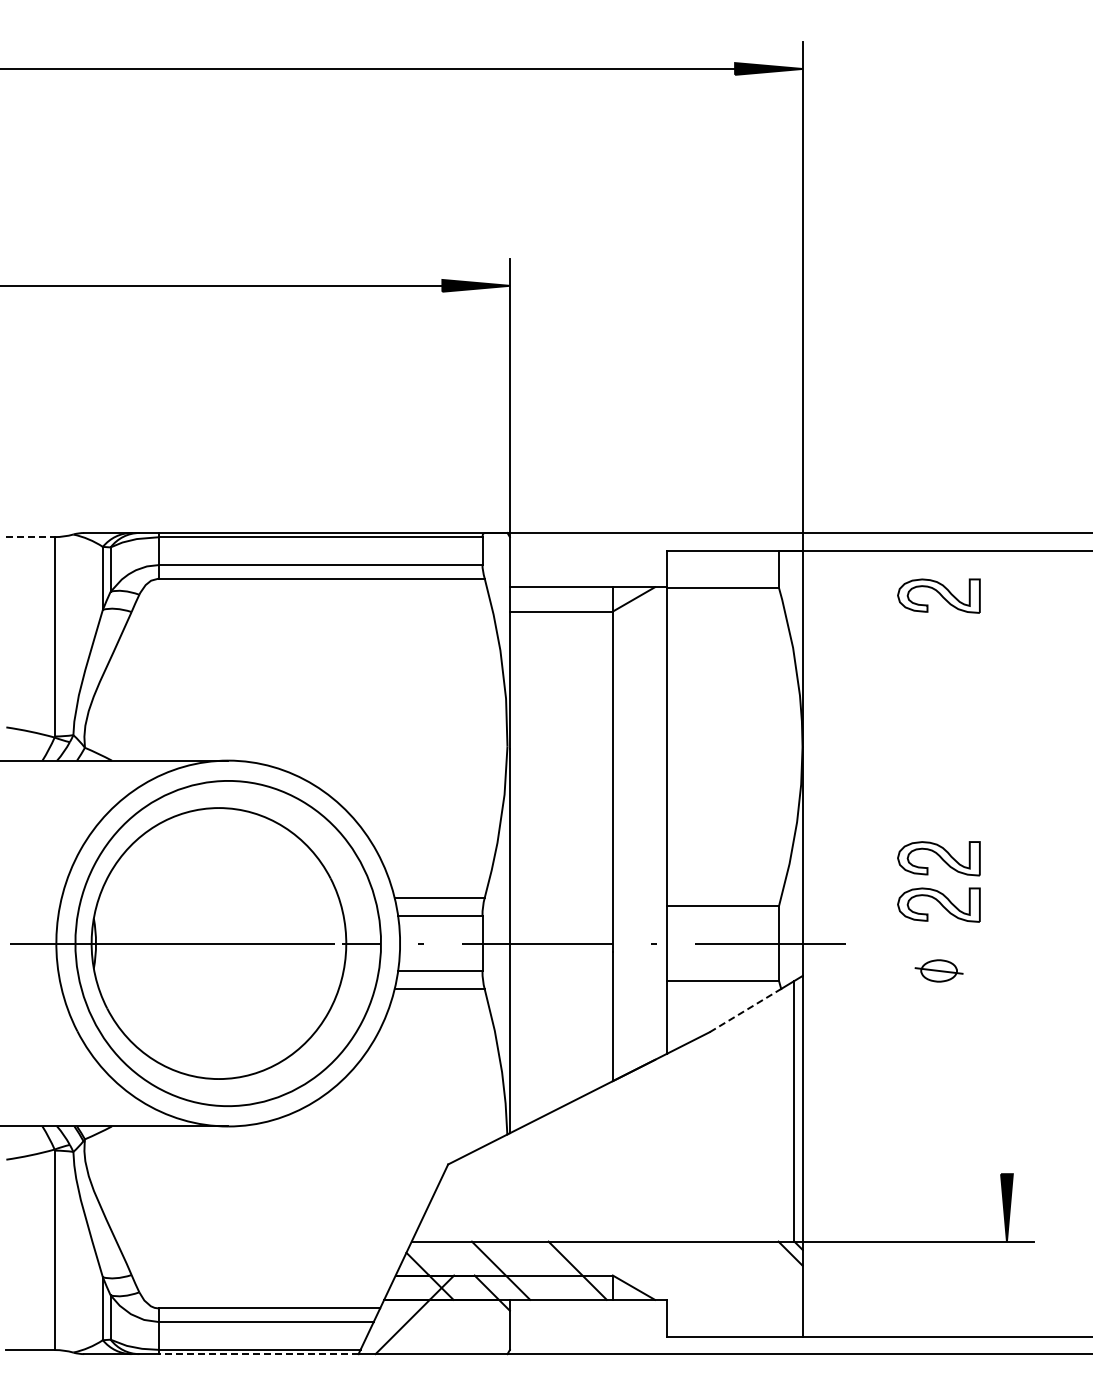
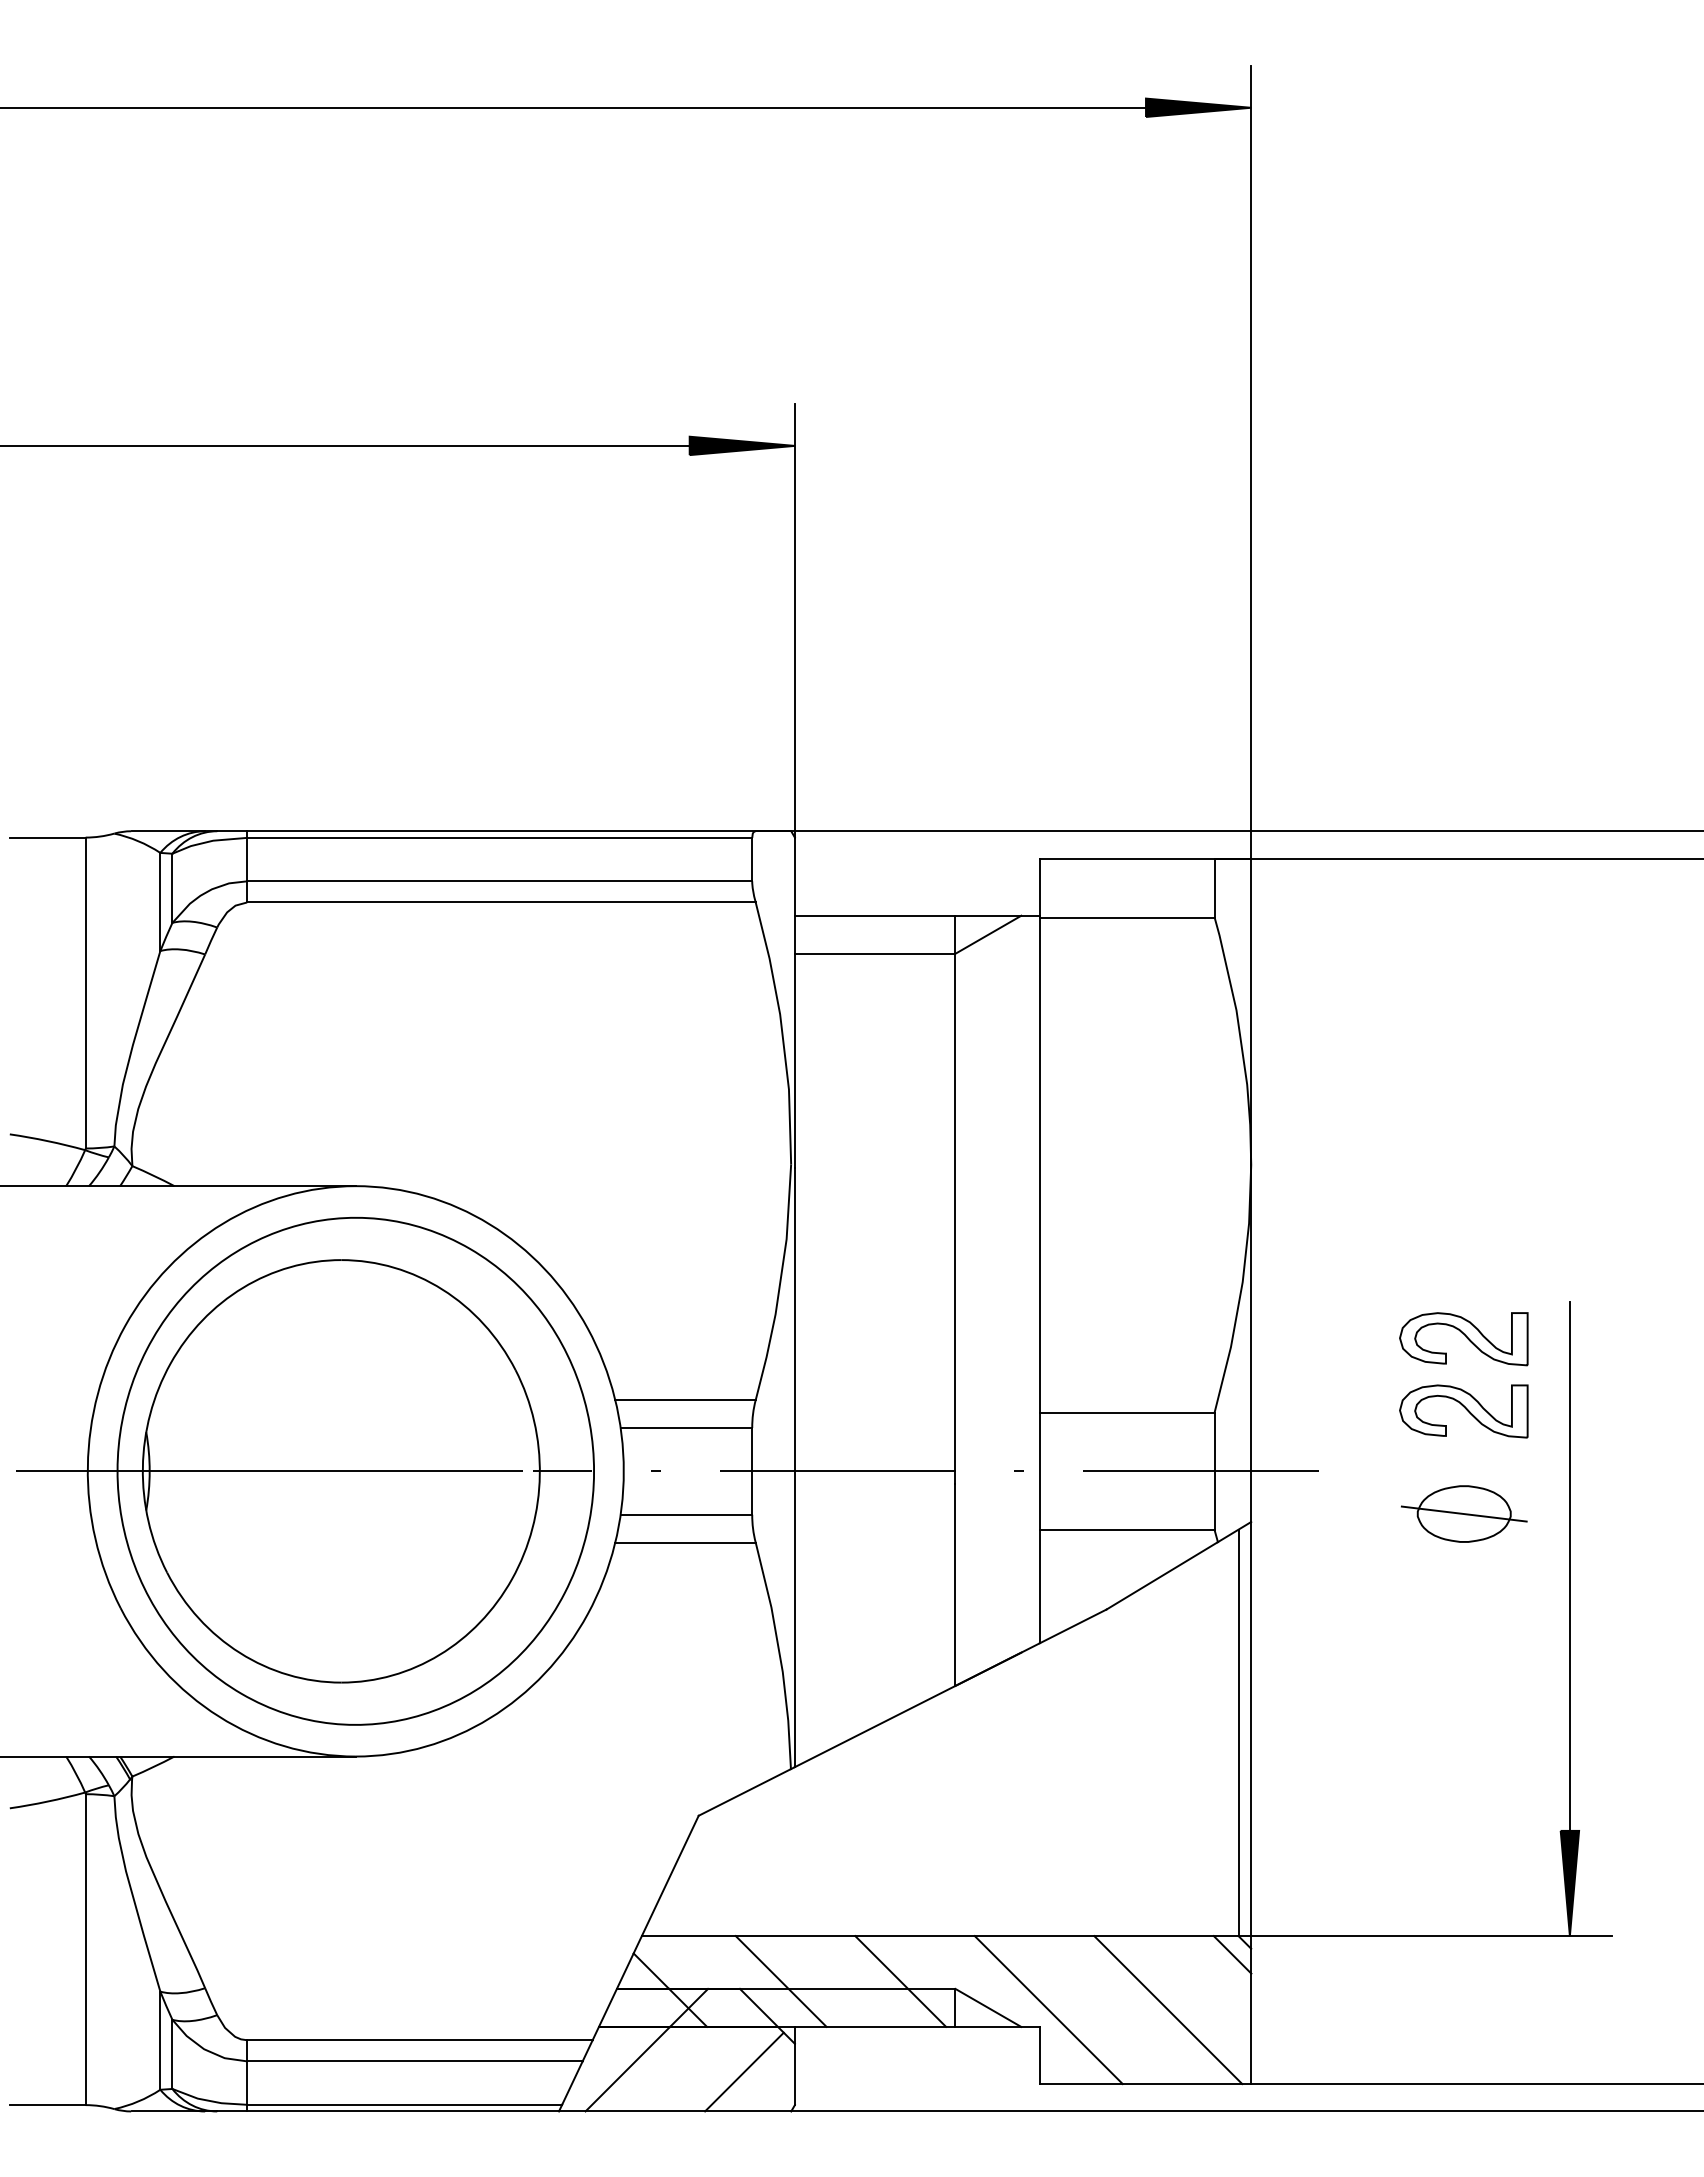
line: (31, 537) -> (49, 838), dashed -> solid
part: (938, 595) -> (1463, 928), removed
part: (938, 970) -> (1463, 1513), size x1.67
line: (1006, 1004) -> (1569, 1566), added
line: (745, 1010) -> (1162, 1575), dashed -> solid
line: (672, 1288) -> (1048, 2009), added
line: (748, 1288) -> (1166, 2009), added
line: (477, 1328) -> (744, 2071), added
line: (258, 1354) -> (402, 2112), dashed -> solid

